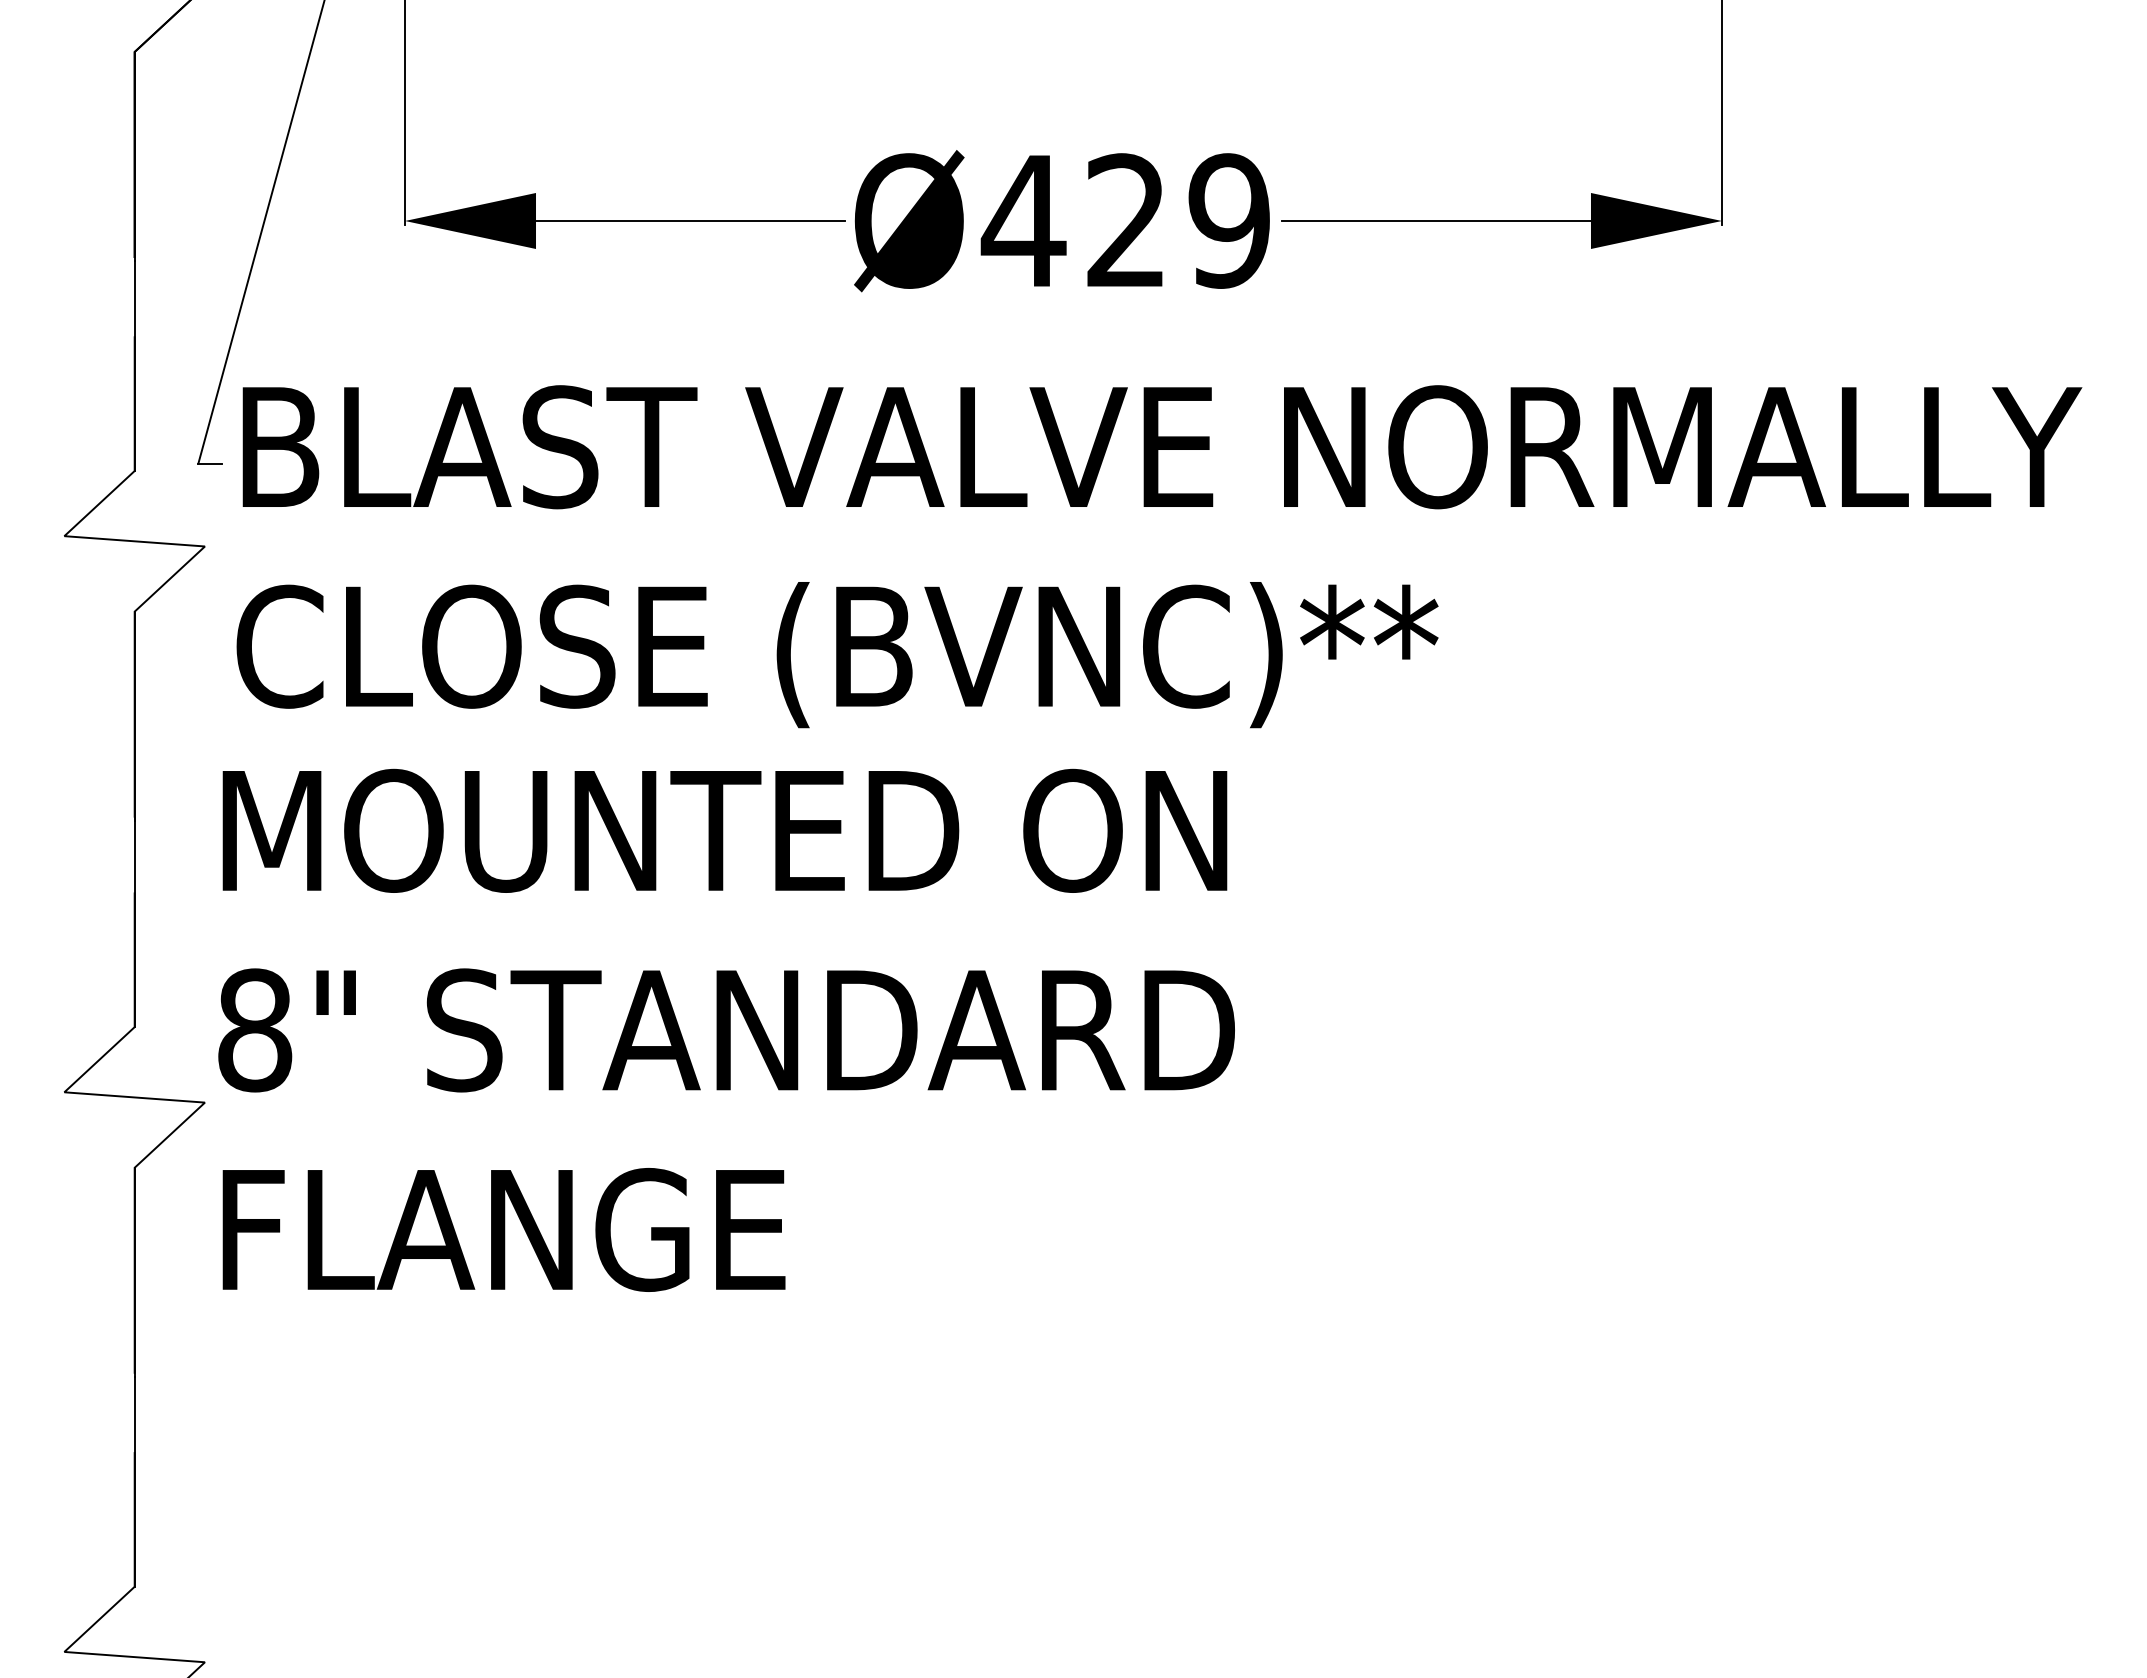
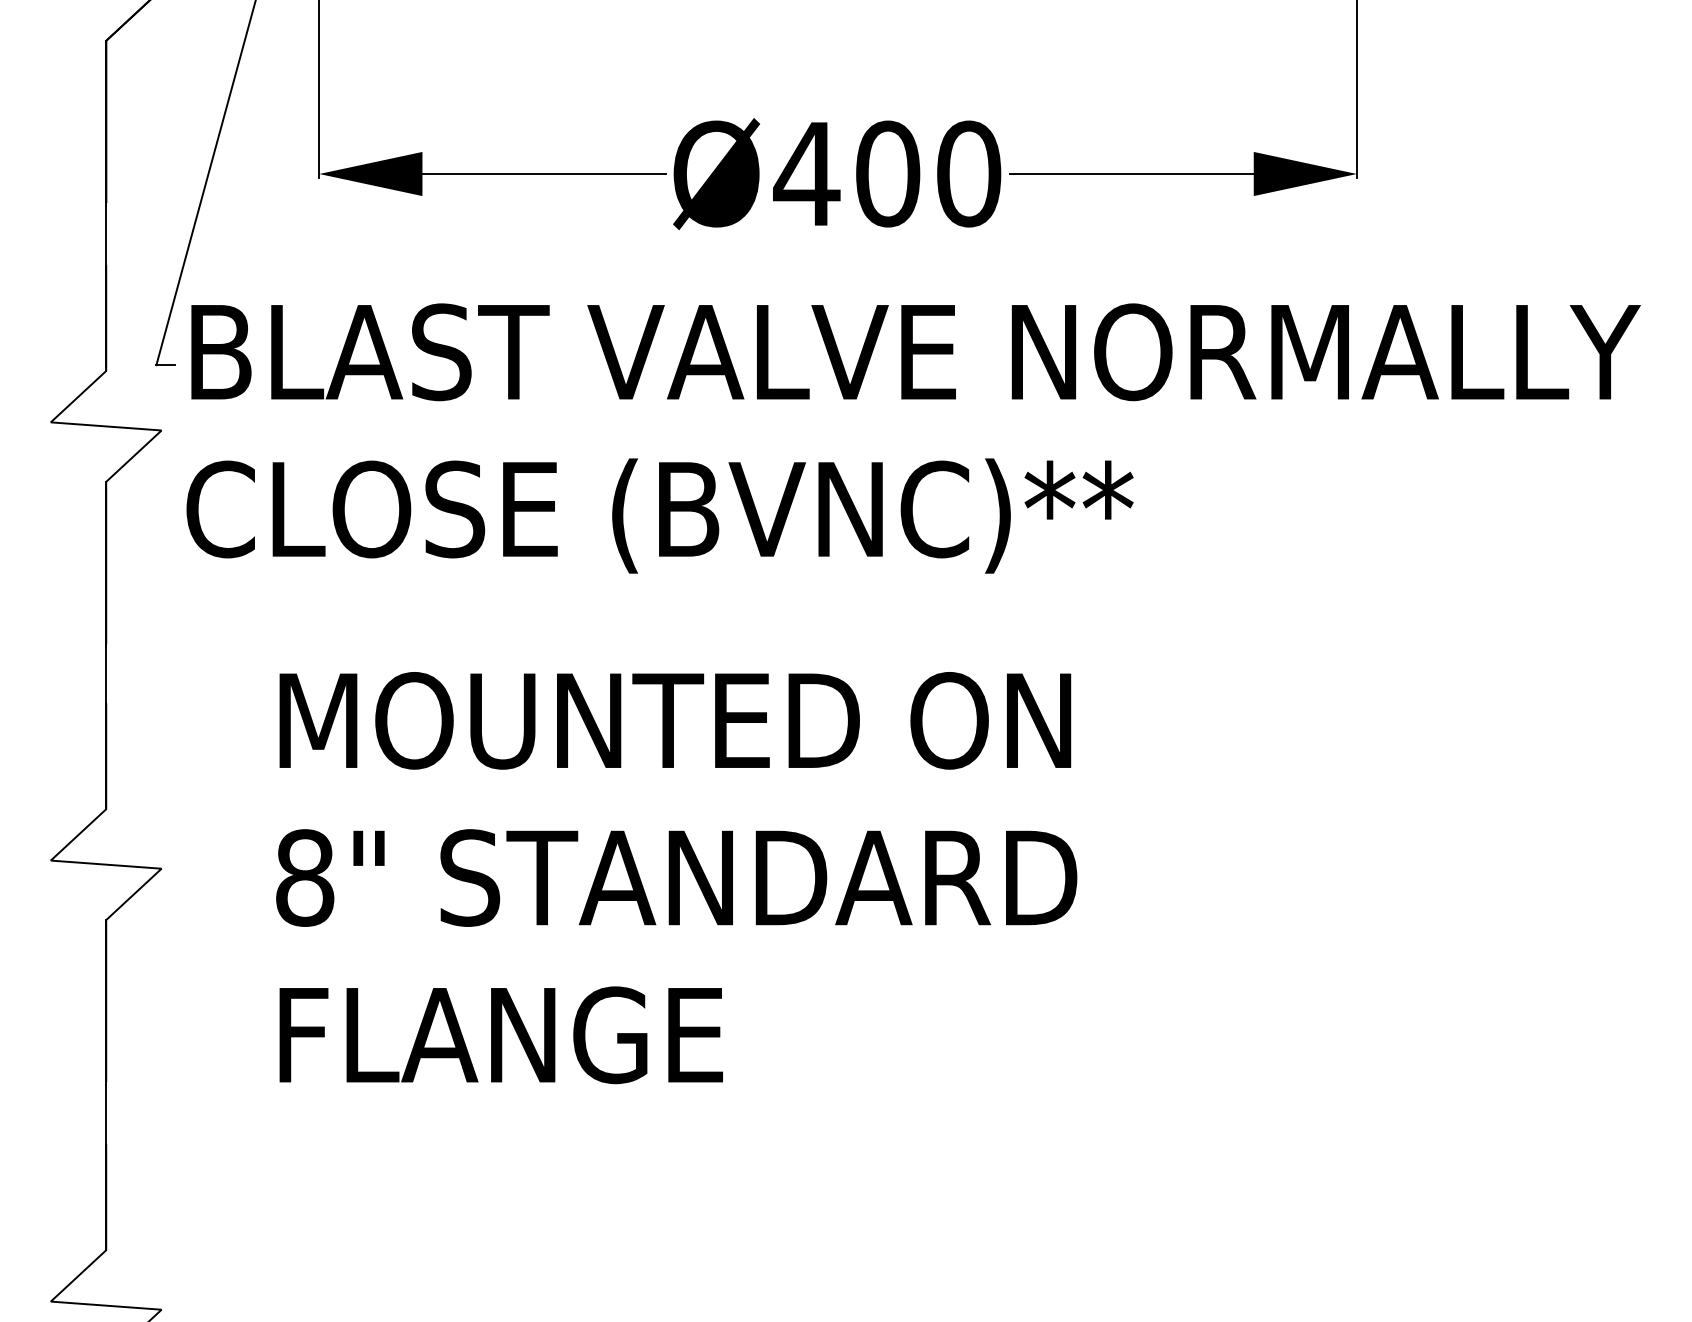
text: (1178, 220) -> (928, 173), Ø429 -> Ø400
text: (726, 1029) -> (676, 877), moved

